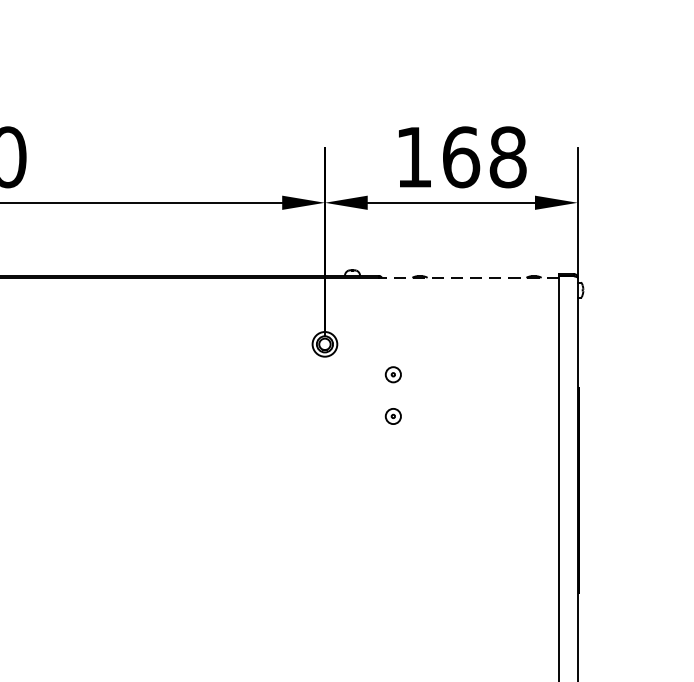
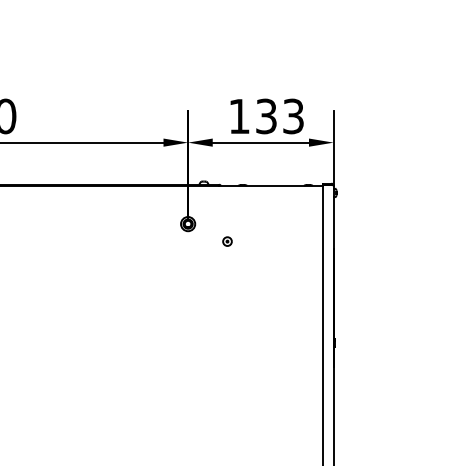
text: (485, 157) -> (280, 116), 168 -> 133
line: (468, 277) -> (270, 185), dashed -> solid
part: (393, 416) -> (227, 265), removed

